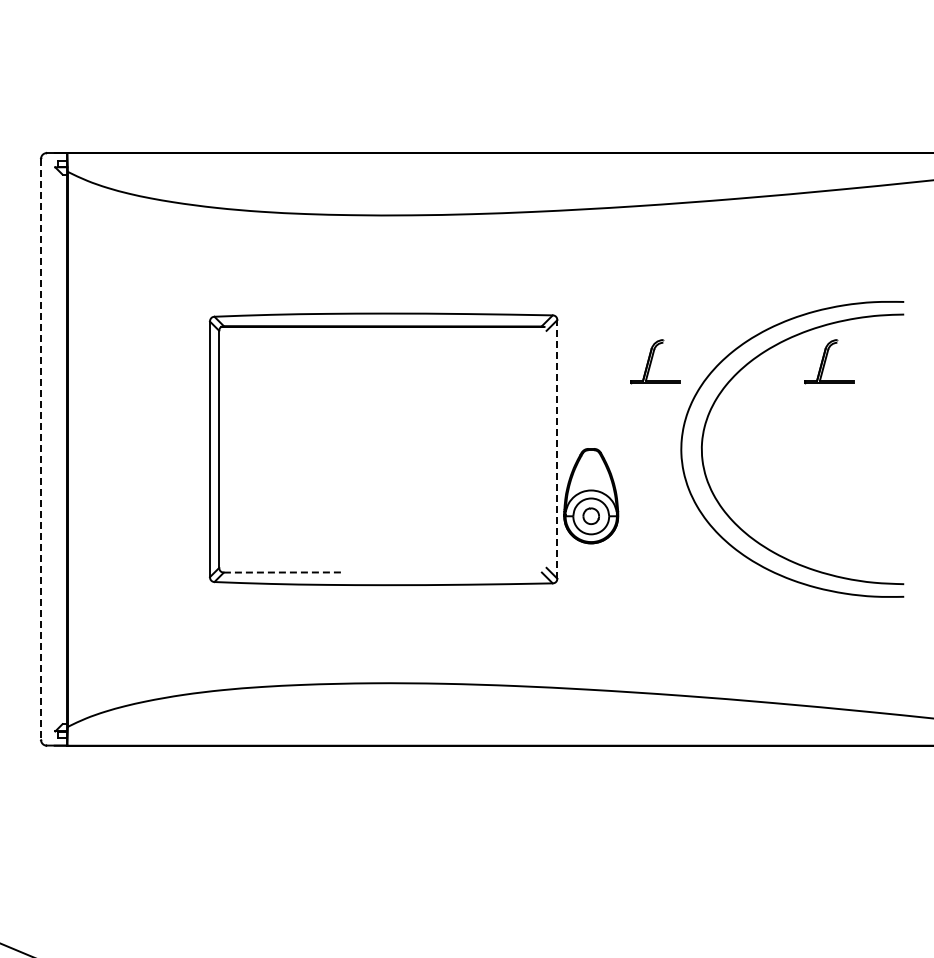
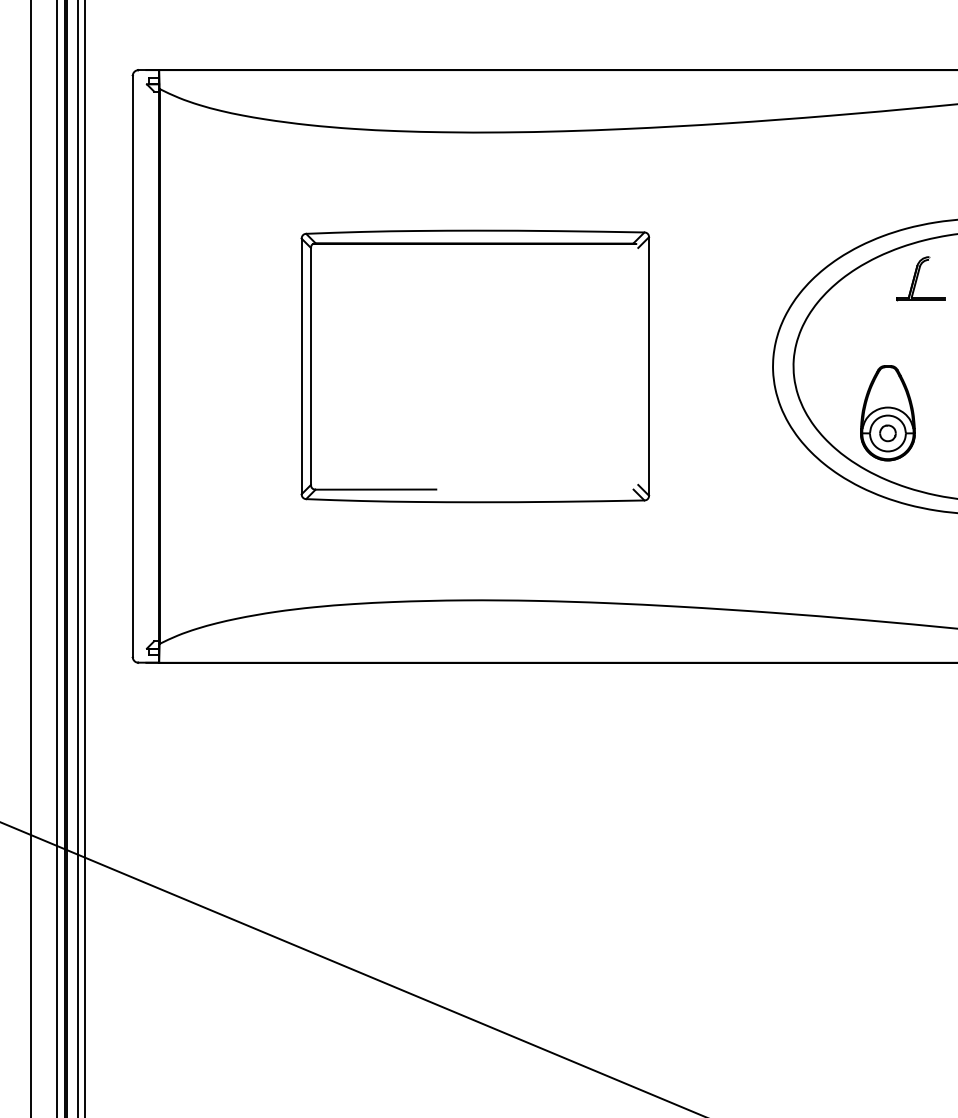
part: (654, 361) -> (746, 278), removed
line: (557, 448) -> (649, 365), dashed -> solid
line: (40, 449) -> (132, 366), dashed -> solid
part: (590, 496) -> (887, 413), moved
line: (284, 572) -> (376, 489), dashed -> solid

